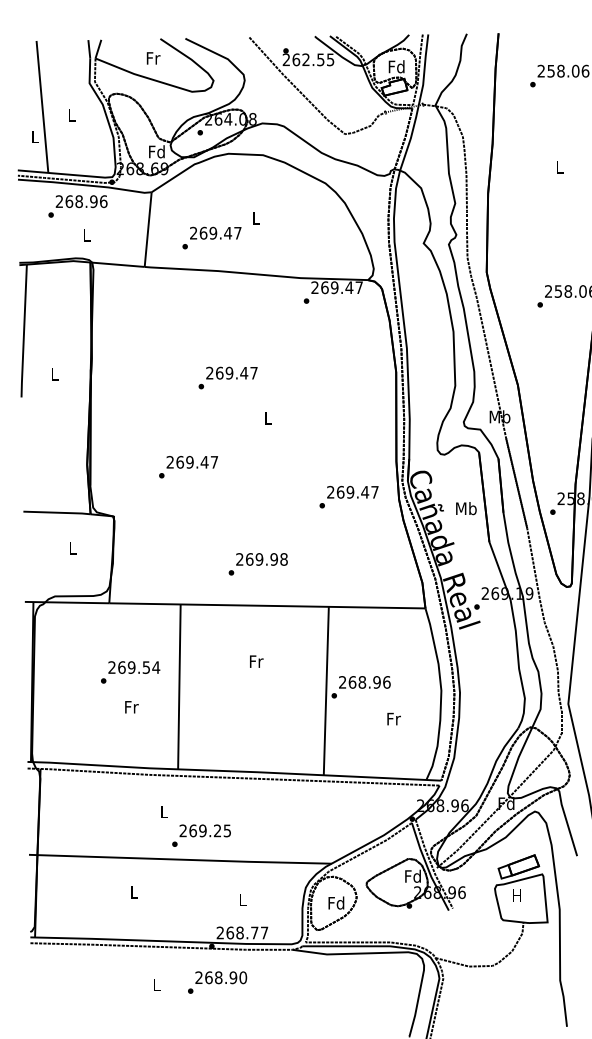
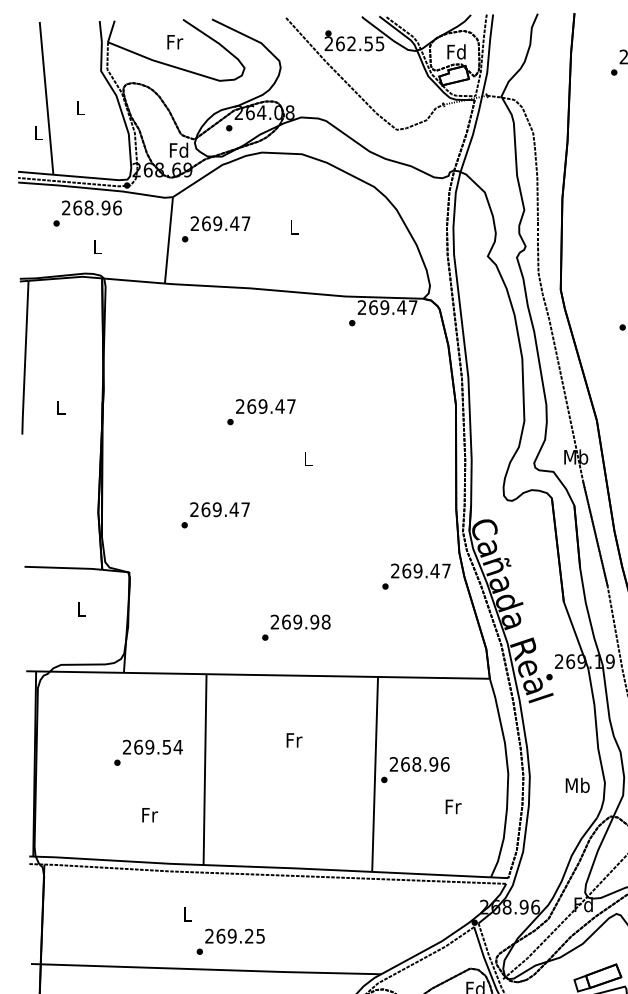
text: (211, 237) -> (215, 228), moved
text: (348, 497) -> (415, 577), moved
text: (466, 508) -> (577, 785), moved
text: (131, 707) -> (149, 815), moved

